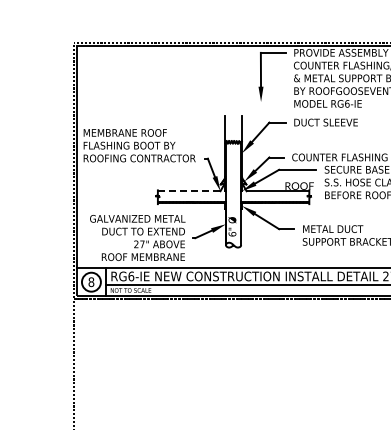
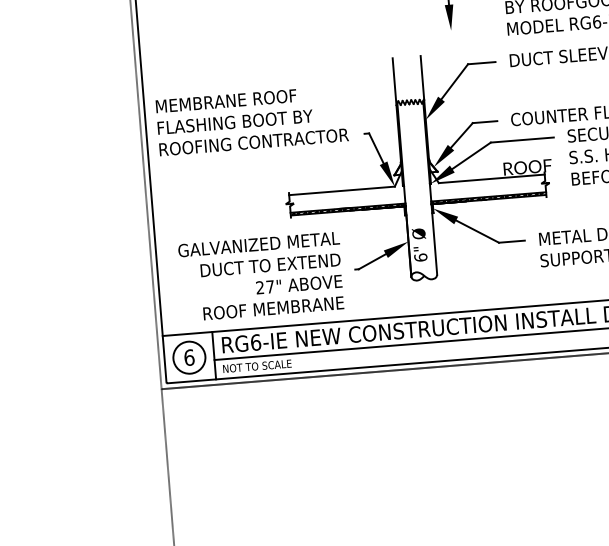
line: (189, 191) -> (342, 191), dashed -> solid
text: (91, 281) -> (189, 356), 8 -> 6

